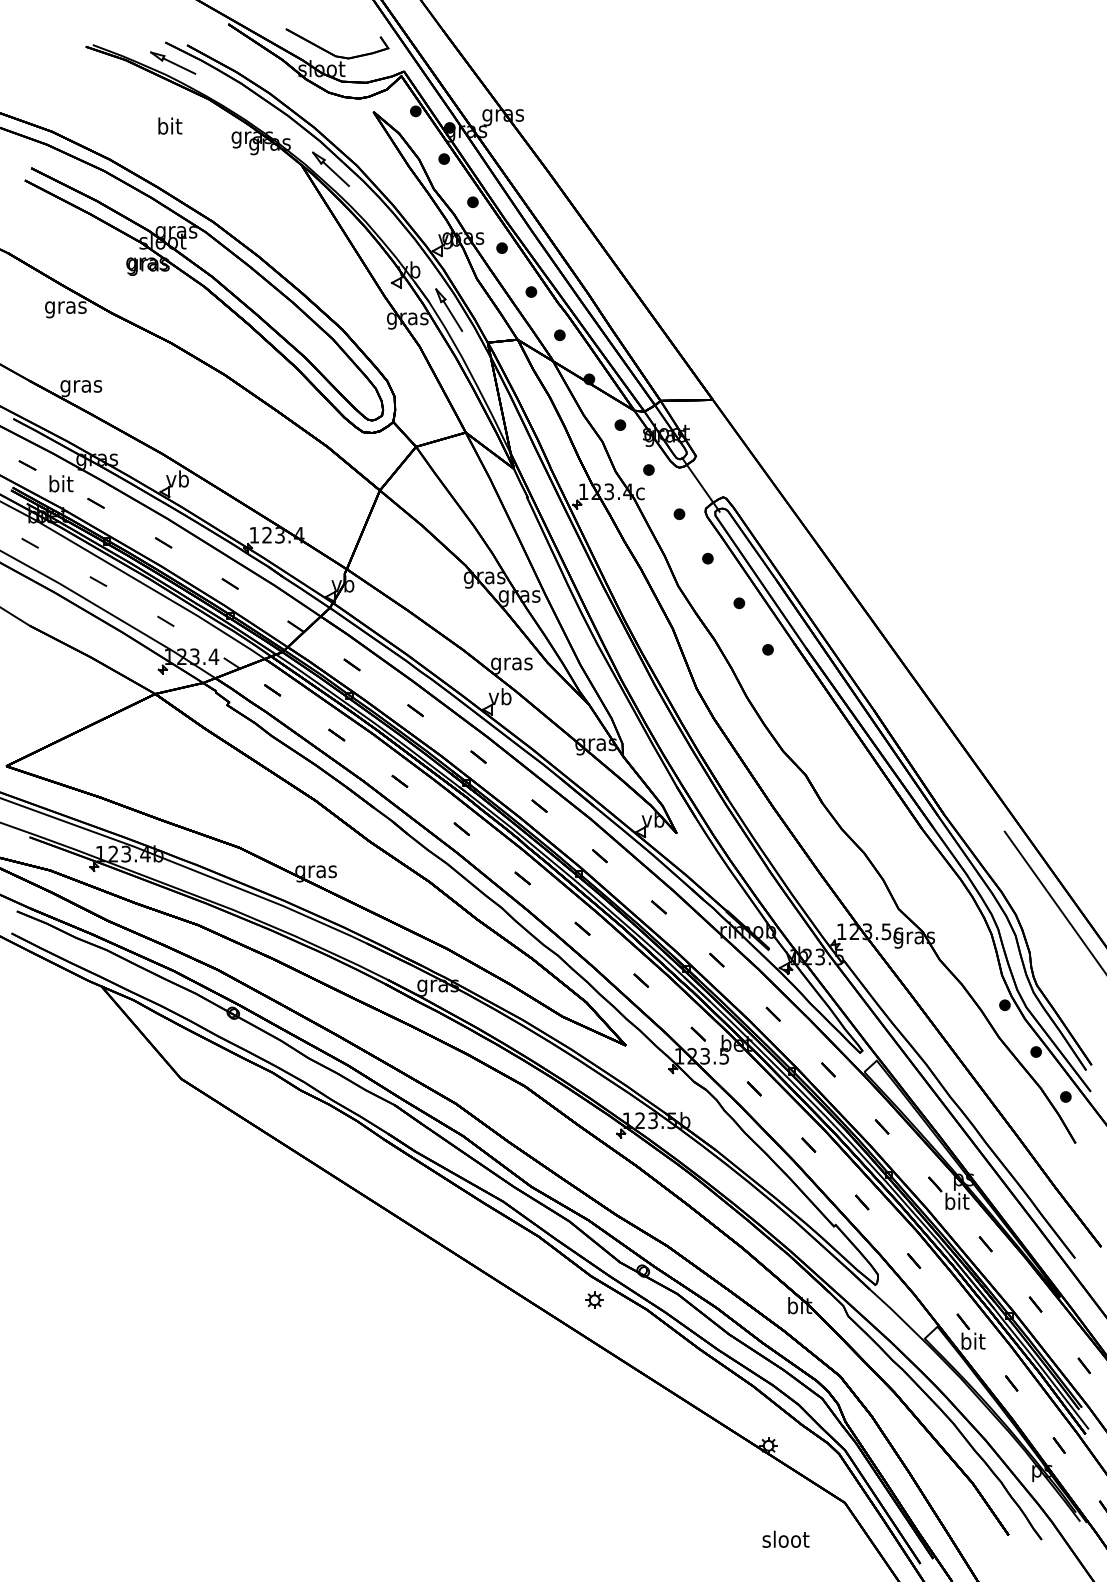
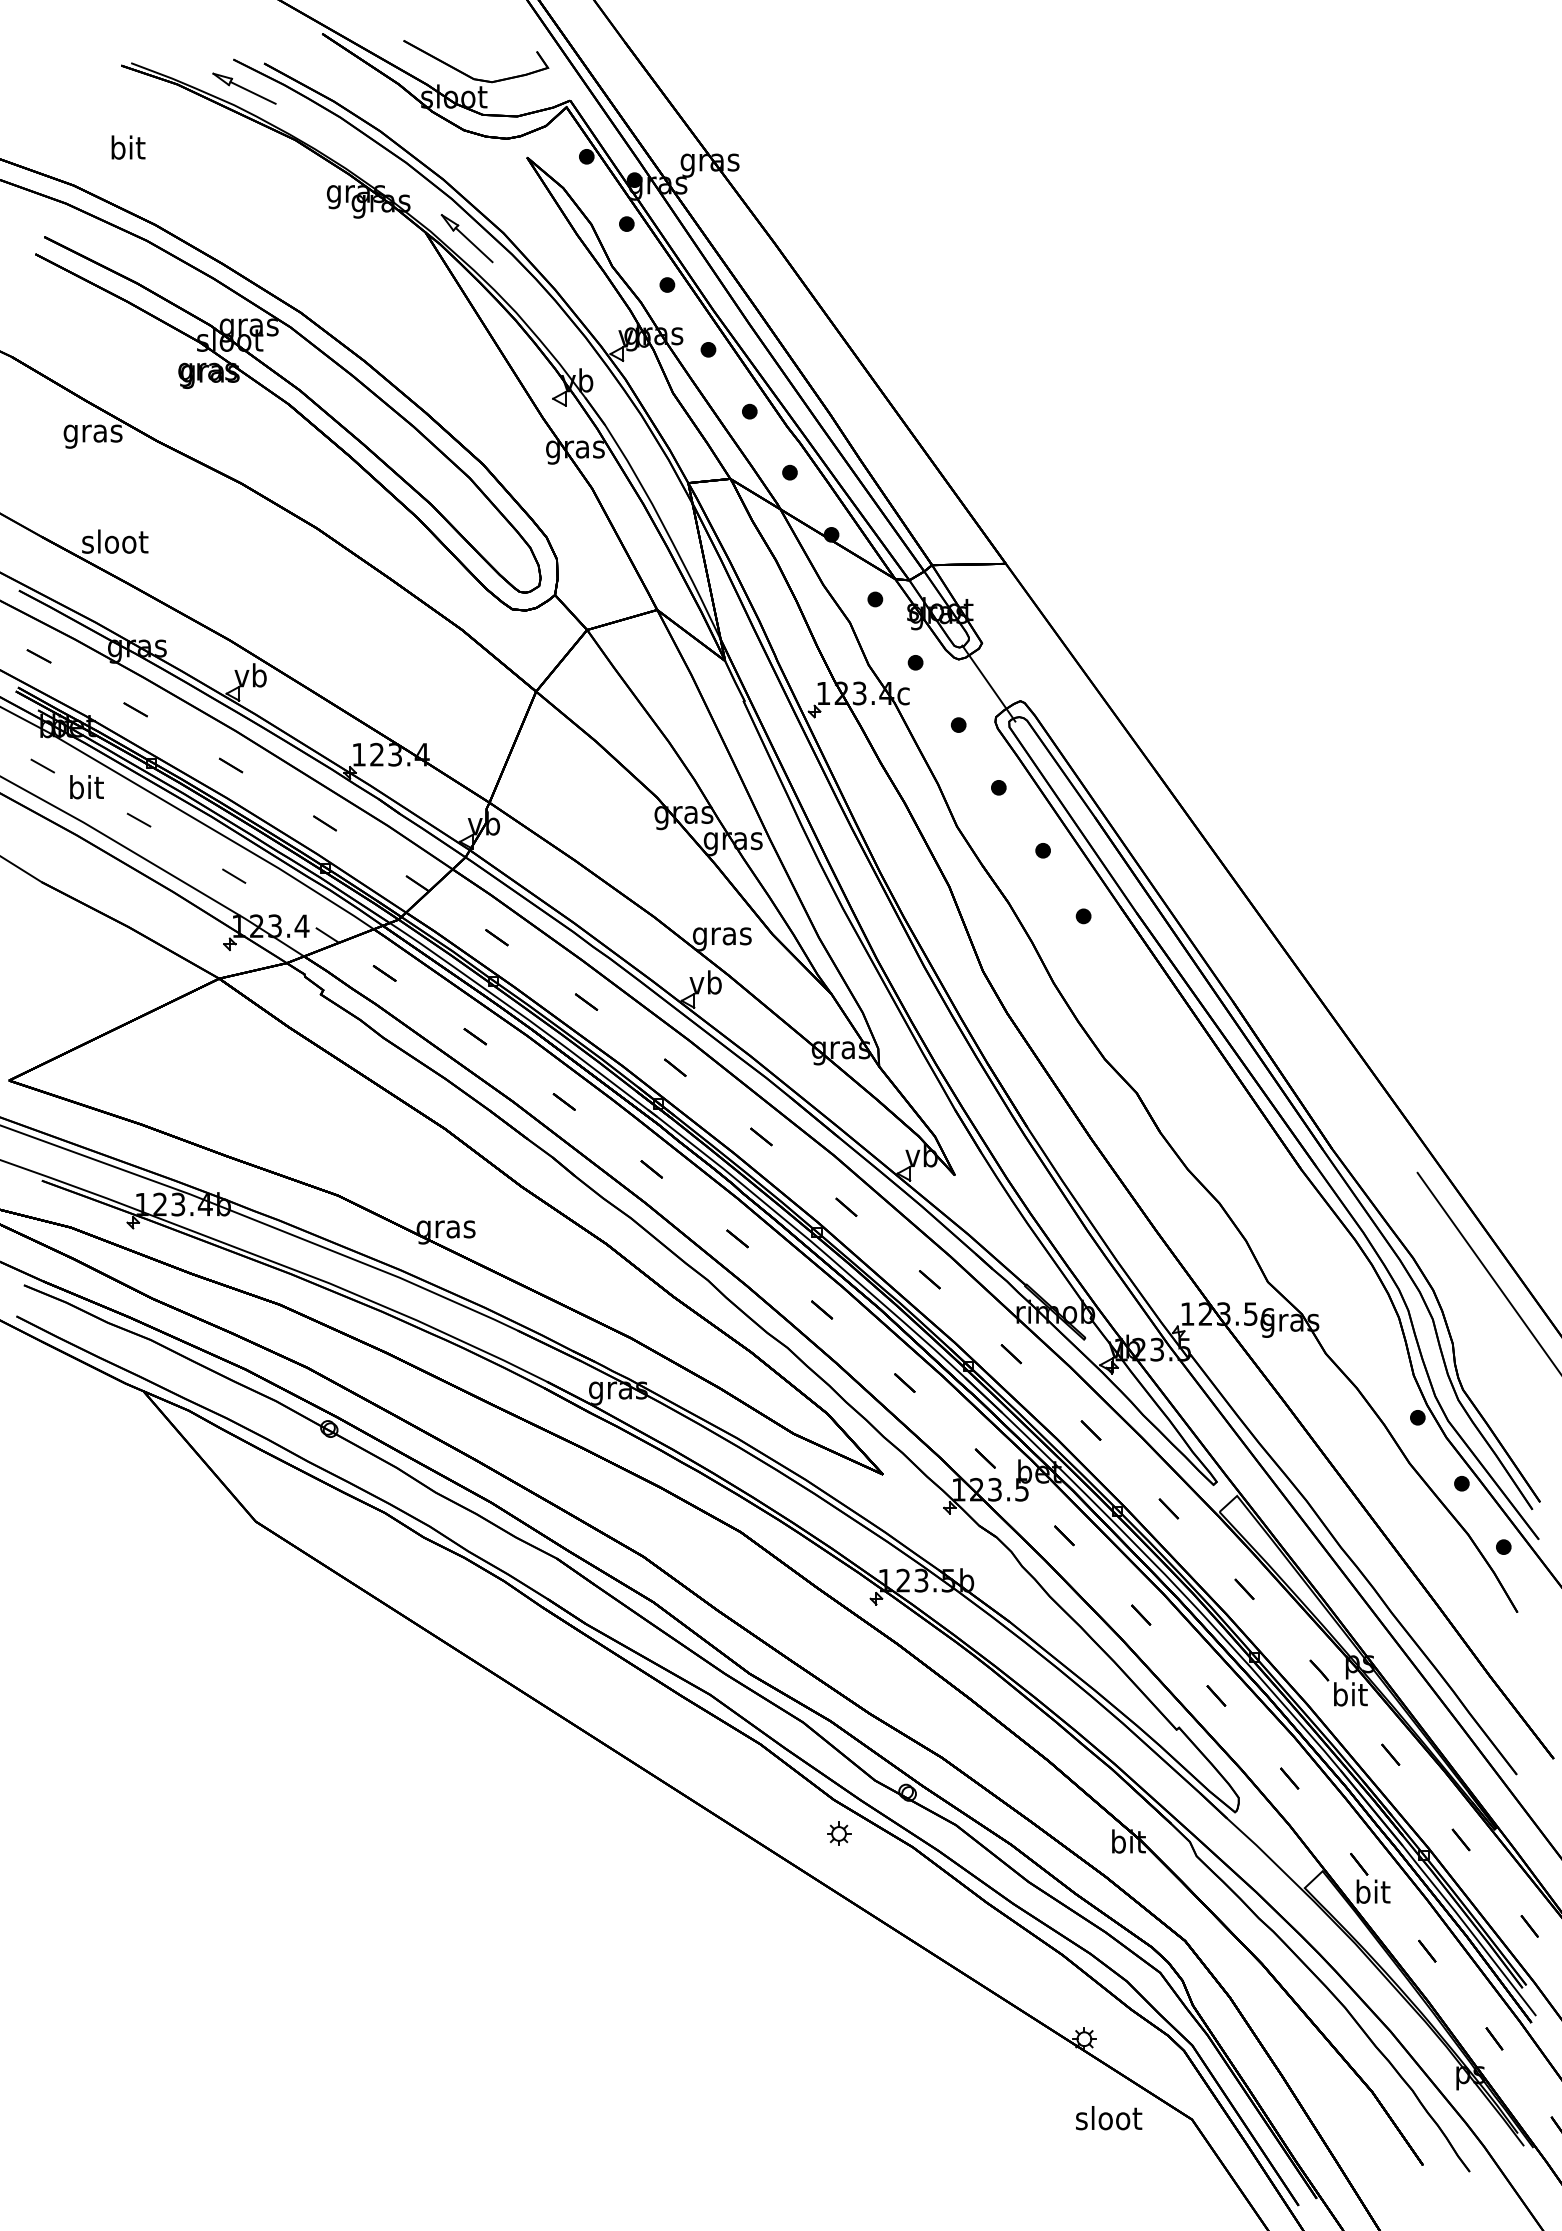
text: (170, 126) -> (128, 147), moved
part: (448, 309) -> (633, 436), removed
text: (81, 386) -> (115, 544), gras -> sloot
text: (61, 484) -> (86, 787), moved
text: (786, 1539) -> (1109, 2118), moved

